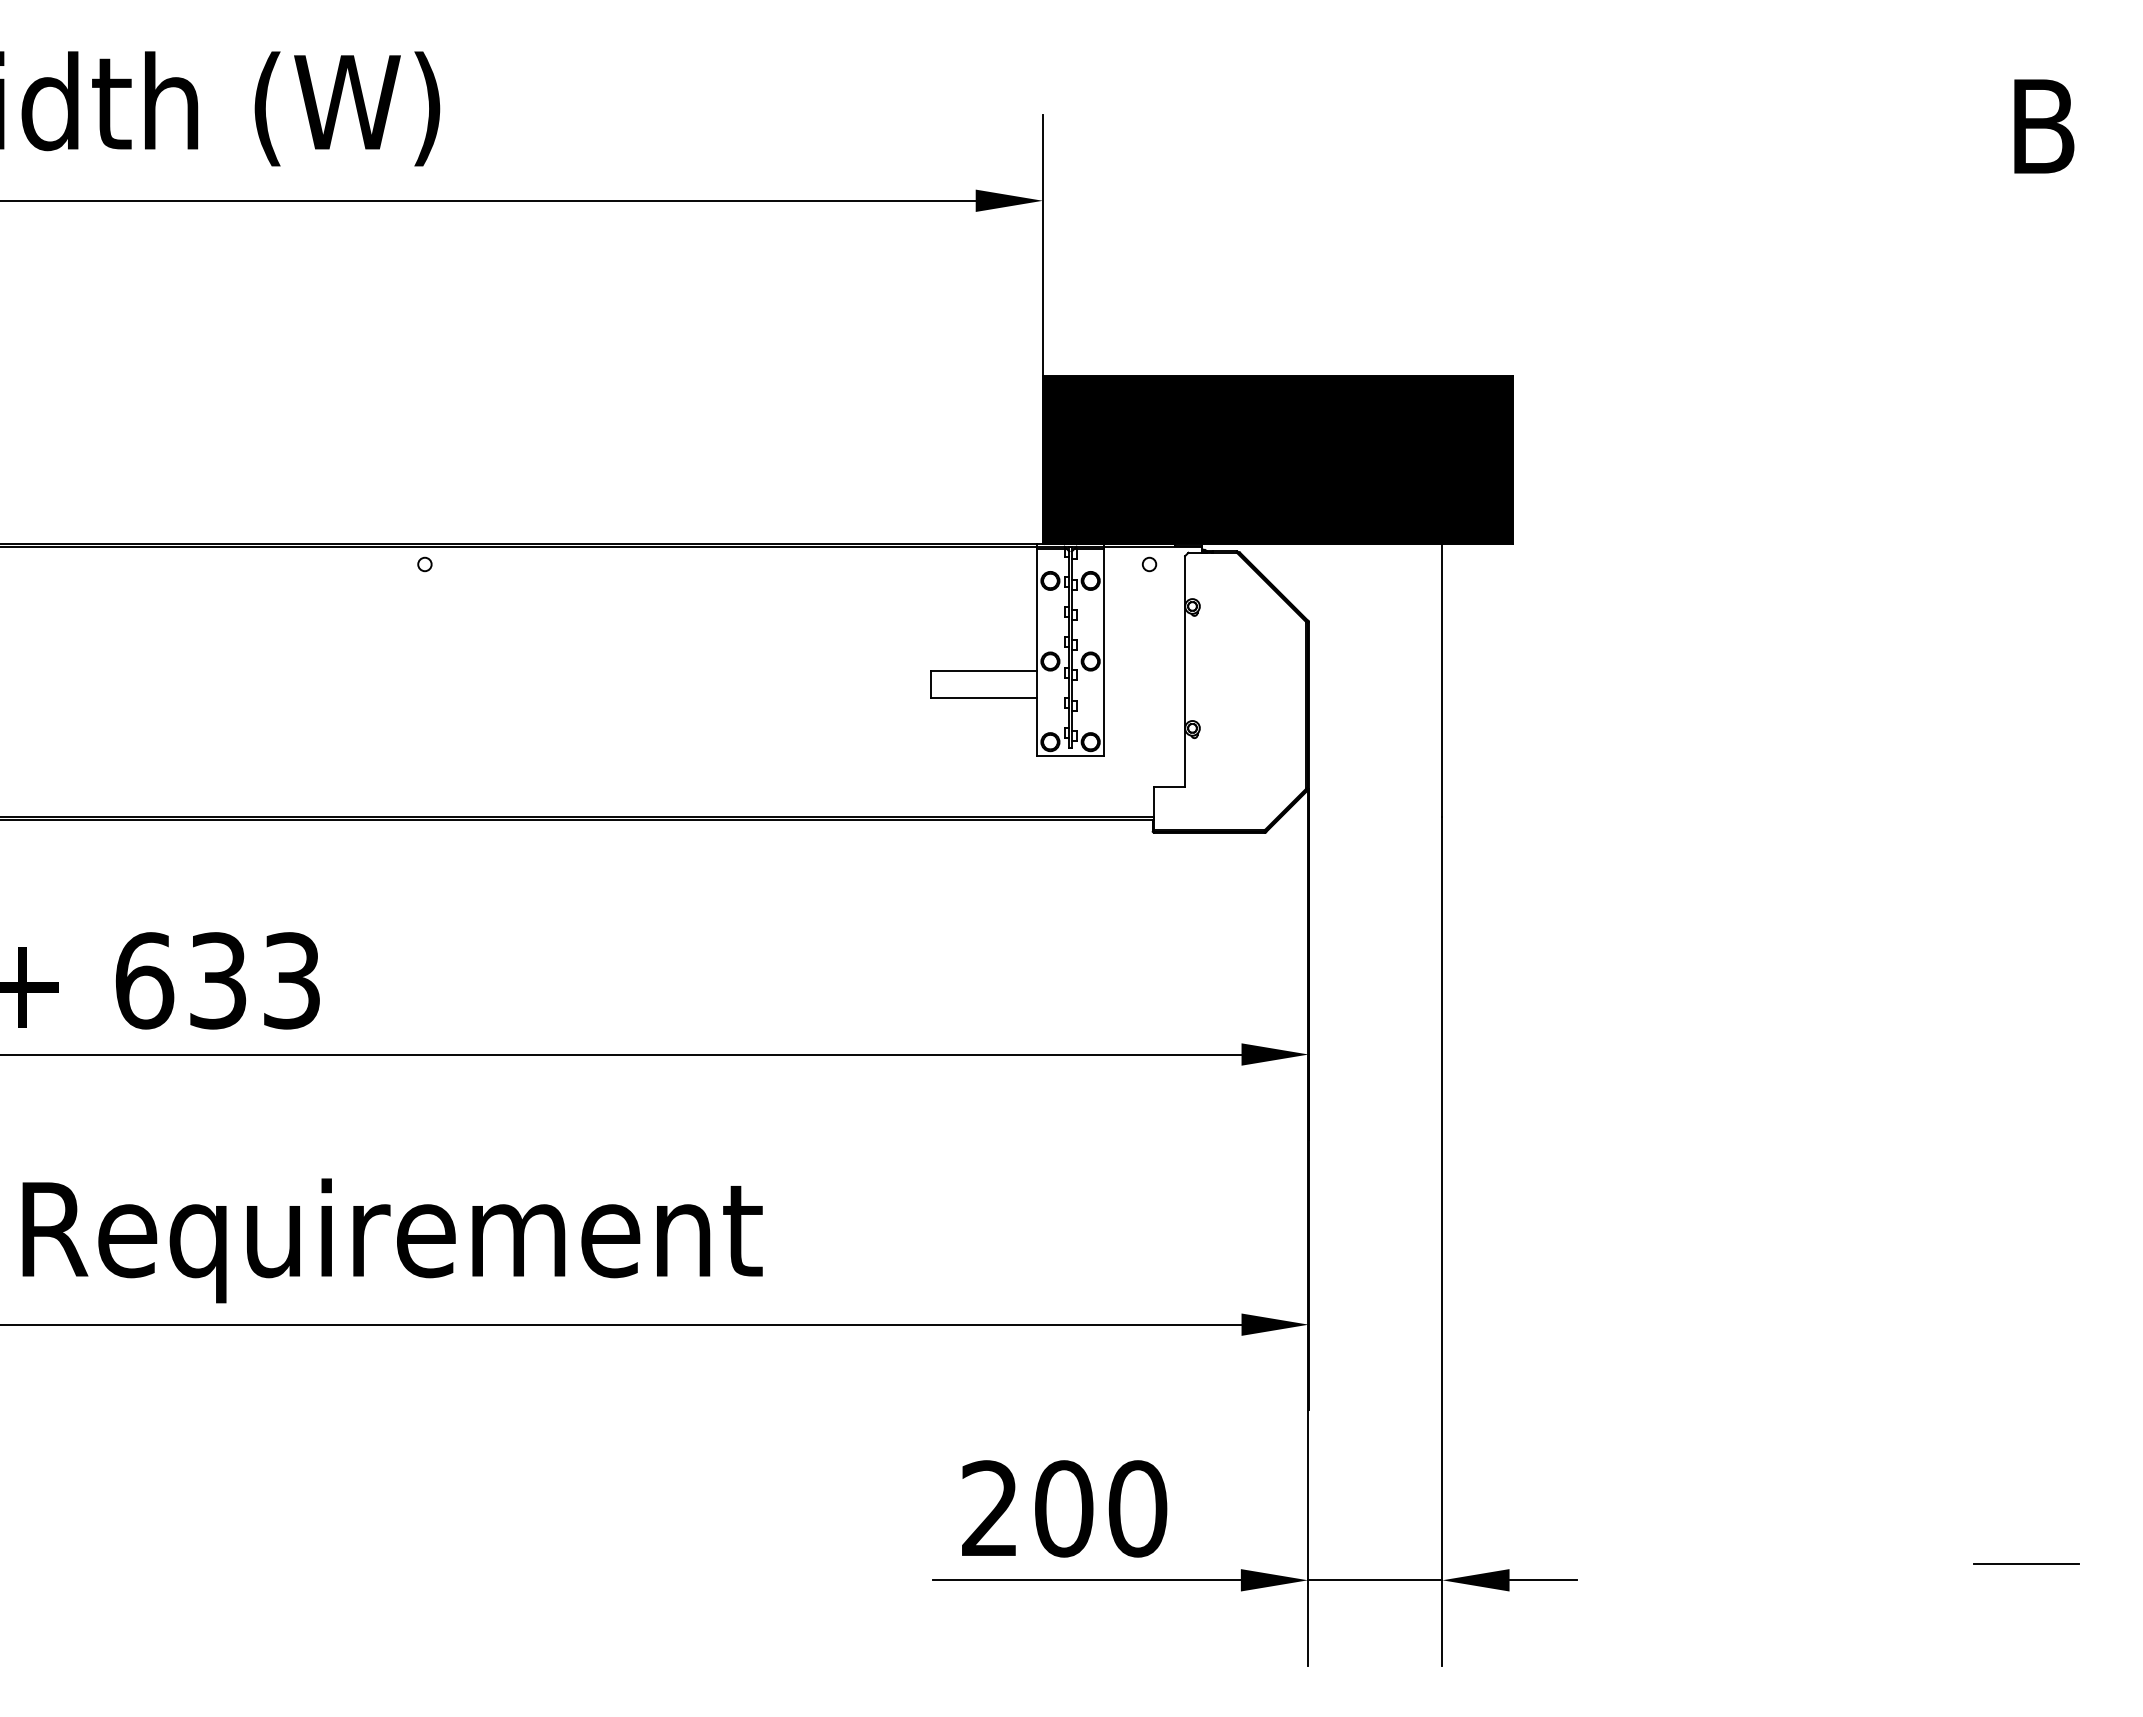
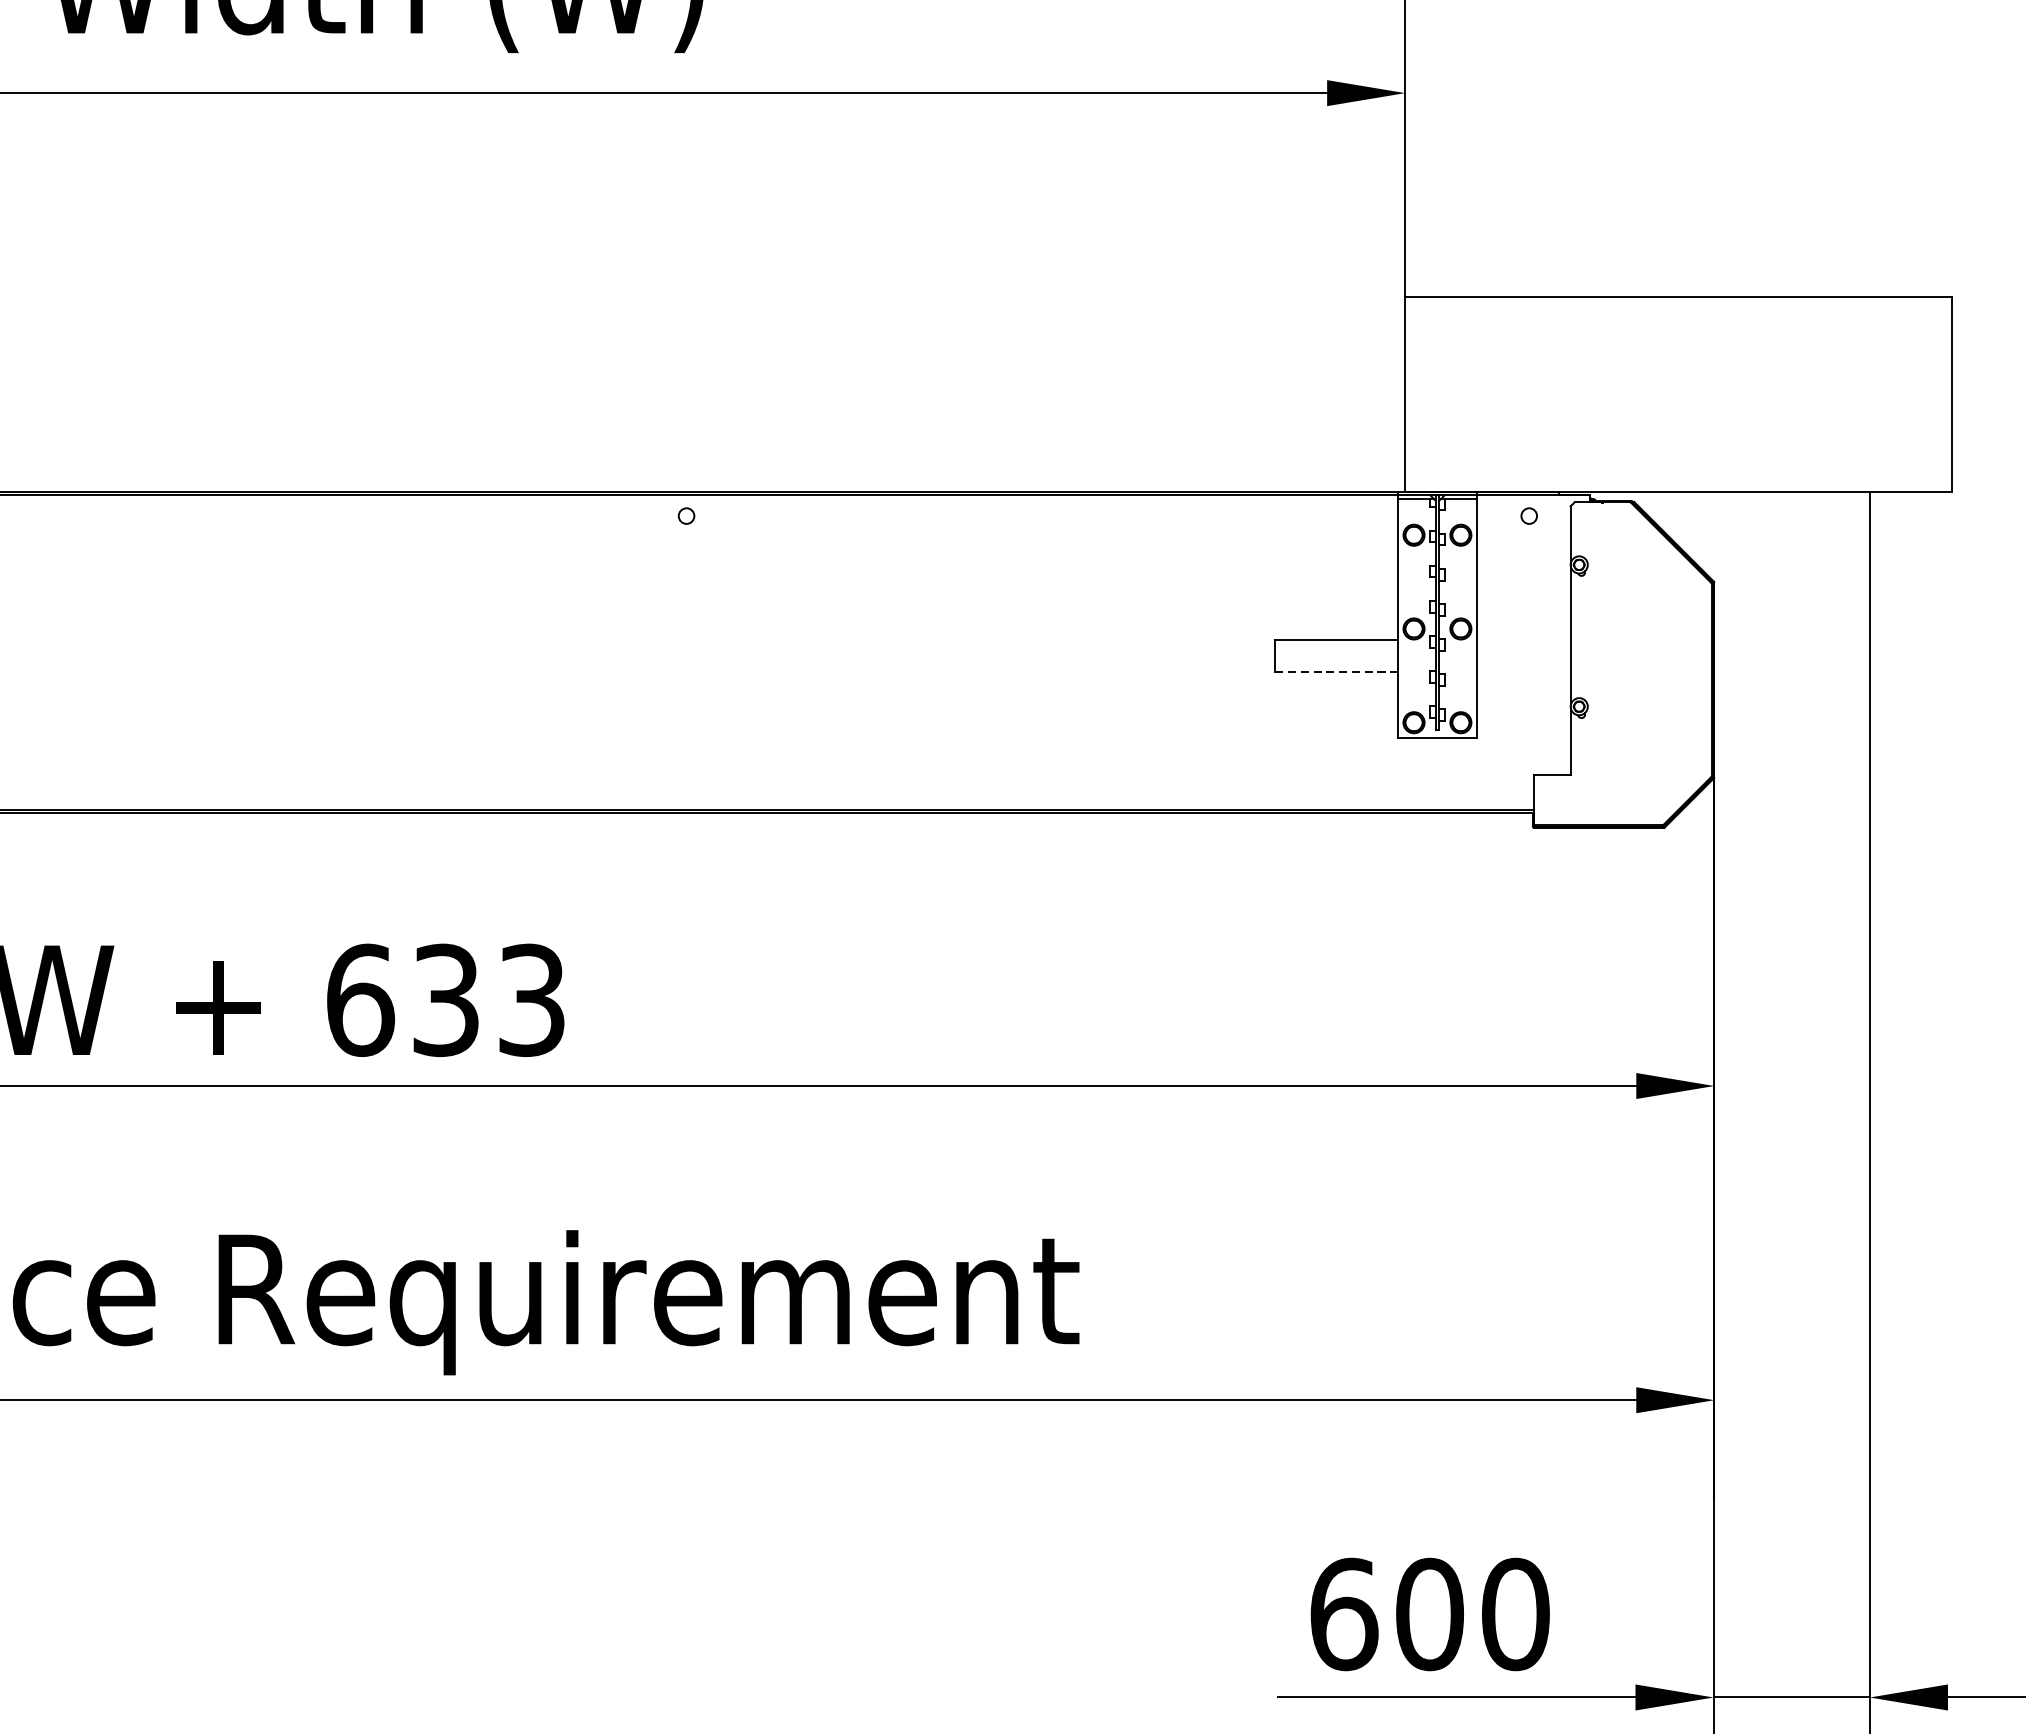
hatch: (1277, 460) -> (1678, 395), removed
line: (983, 698) -> (1336, 671), solid -> dashed
text: (990, 1508) -> (1344, 1613), 200 -> 600

